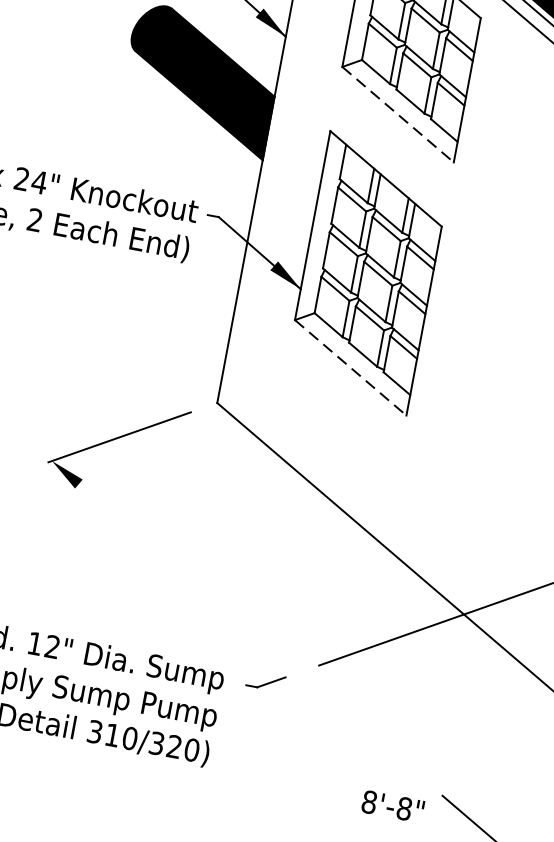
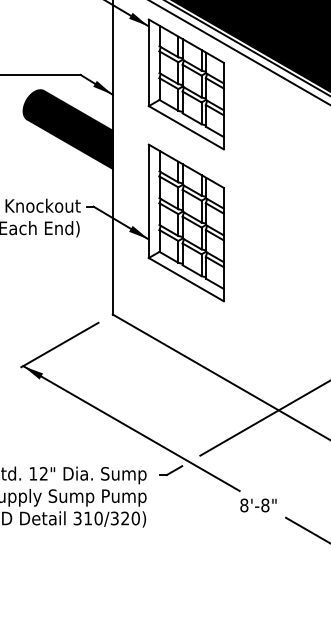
line: (398, 115) -> (186, 128), dashed -> solid
line: (351, 367) -> (186, 279), dashed -> solid
line: (212, 598) -> (131, 428), added
text: (393, 806) -> (258, 505), moved

